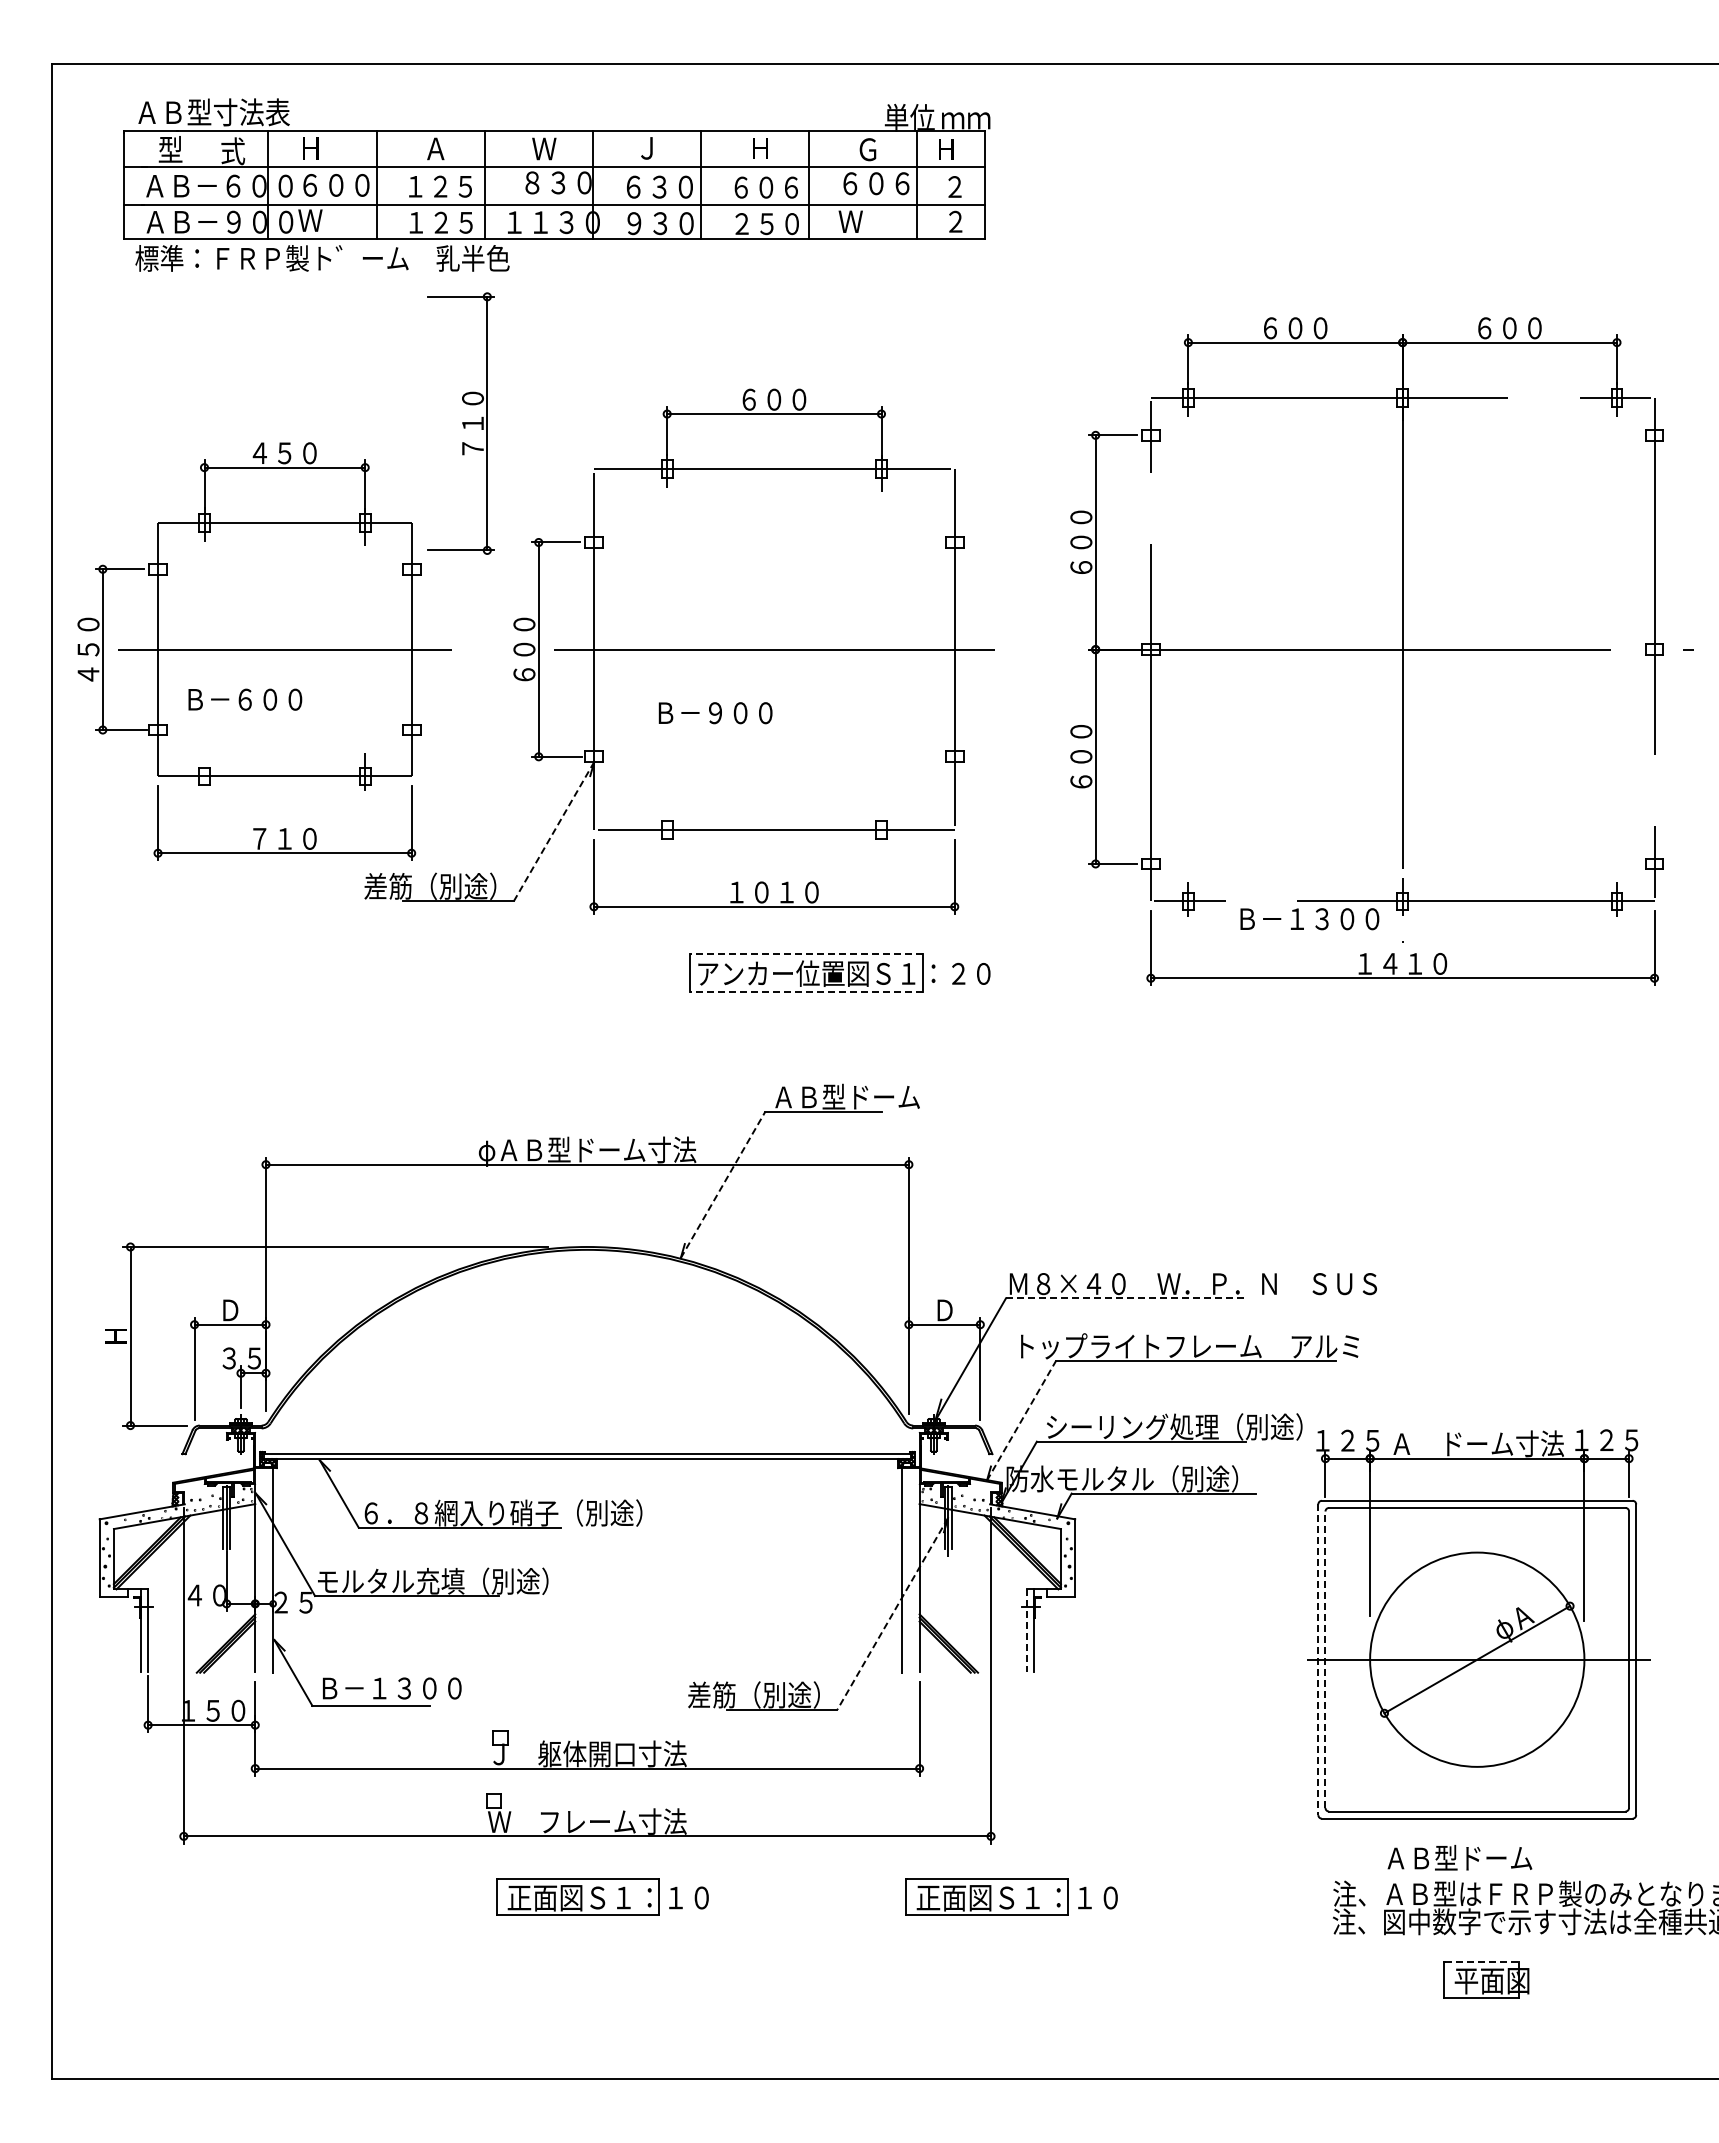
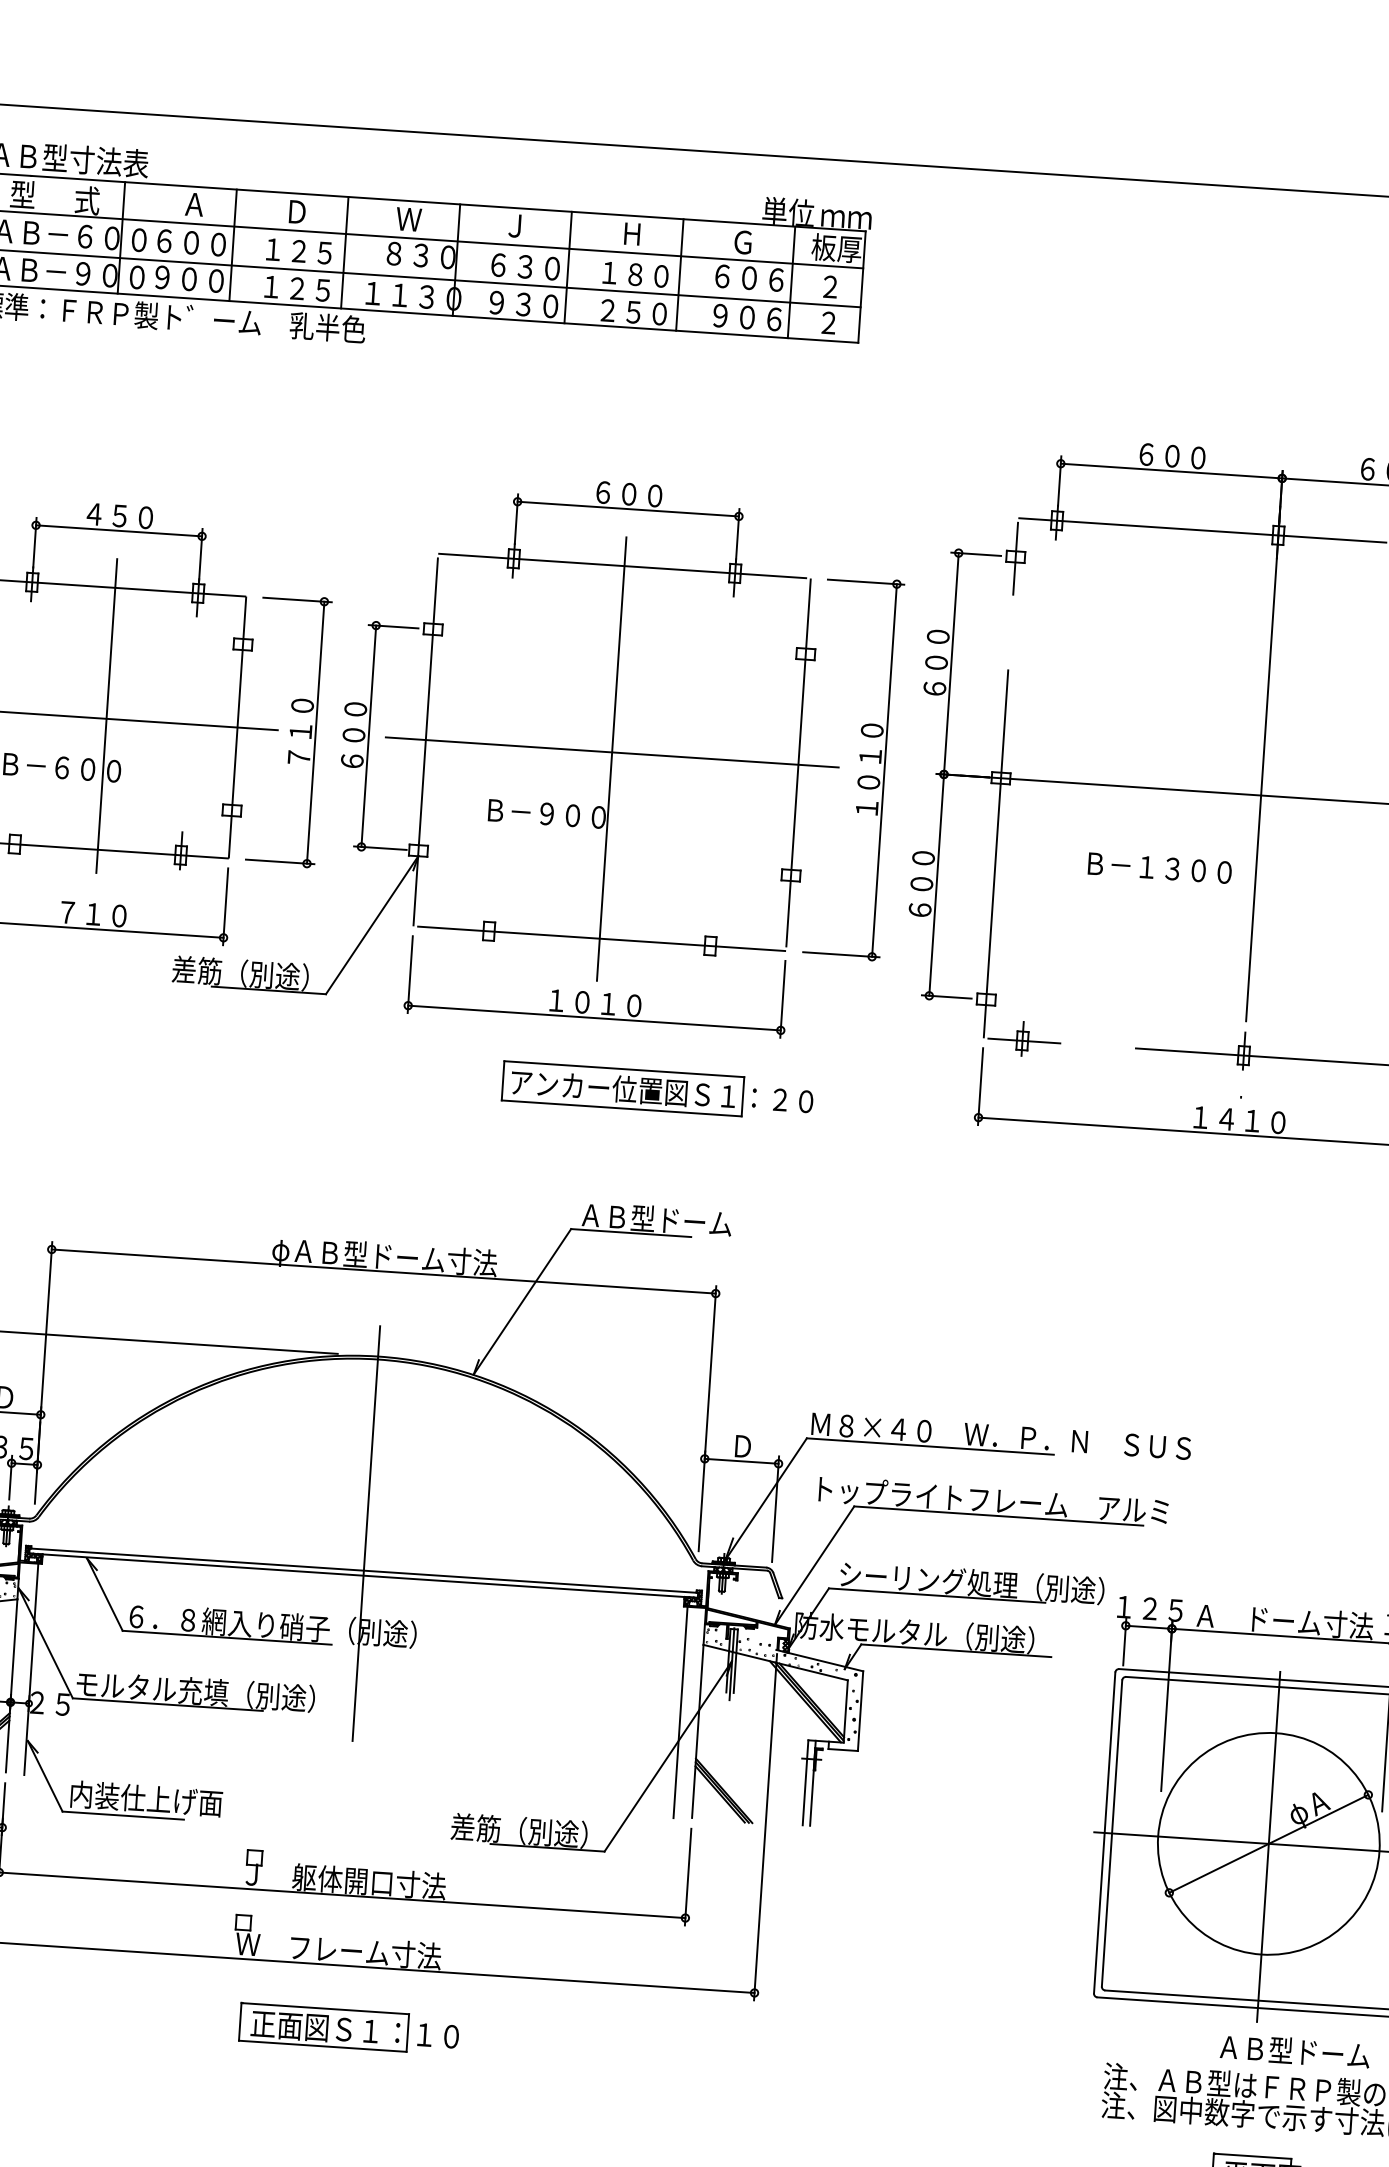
text: (324, 148) -> (181, 203), Ｈ -> Ａ
text: (435, 148) -> (296, 211), Ａ -> Ｄ
text: (958, 148) -> (836, 247), Ｈ -> 板厚
text: (766, 187) -> (635, 274), ６０６ -> １８０
text: (333, 220) -> (186, 278), Ｗ -> ９００
text: (873, 221) -> (743, 317), Ｗ -> ９０６
part: (460, 423) -> (287, 730), moved
part: (1014, 641) -> (860, 760), added
line: (284, 646) -> (106, 715), added
line: (774, 655) -> (611, 758), added
line: (553, 831) -> (371, 925), dashed -> solid
text: (1309, 919) -> (1159, 868), moved
line: (805, 954) -> (623, 1069), dashed -> solid
line: (805, 992) -> (620, 1108), dashed -> solid
line: (723, 1184) -> (522, 1301), dashed -> solid
line: (1125, 1298) -> (930, 1446), dashed -> solid
line: (587, 1418) -> (366, 1533), added
line: (1021, 1420) -> (814, 1565), dashed -> solid
line: (892, 1613) -> (668, 1756), dashed -> solid
line: (1026, 1631) -> (805, 1783), dashed -> solid
line: (1325, 1659) -> (1112, 1833), dashed -> solid
line: (1318, 1660) -> (1104, 1833), dashed -> solid
line: (1477, 1662) -> (1268, 1846), added
text: (392, 1687) -> (146, 1798), Ｂ－１３００ -> 内装仕上げ面
text: (1459, 1857) -> (1294, 2050), moved
part: (1011, 1896) -> (771, 2056), removed
line: (1482, 1961) -> (1253, 2155), dashed -> solid

